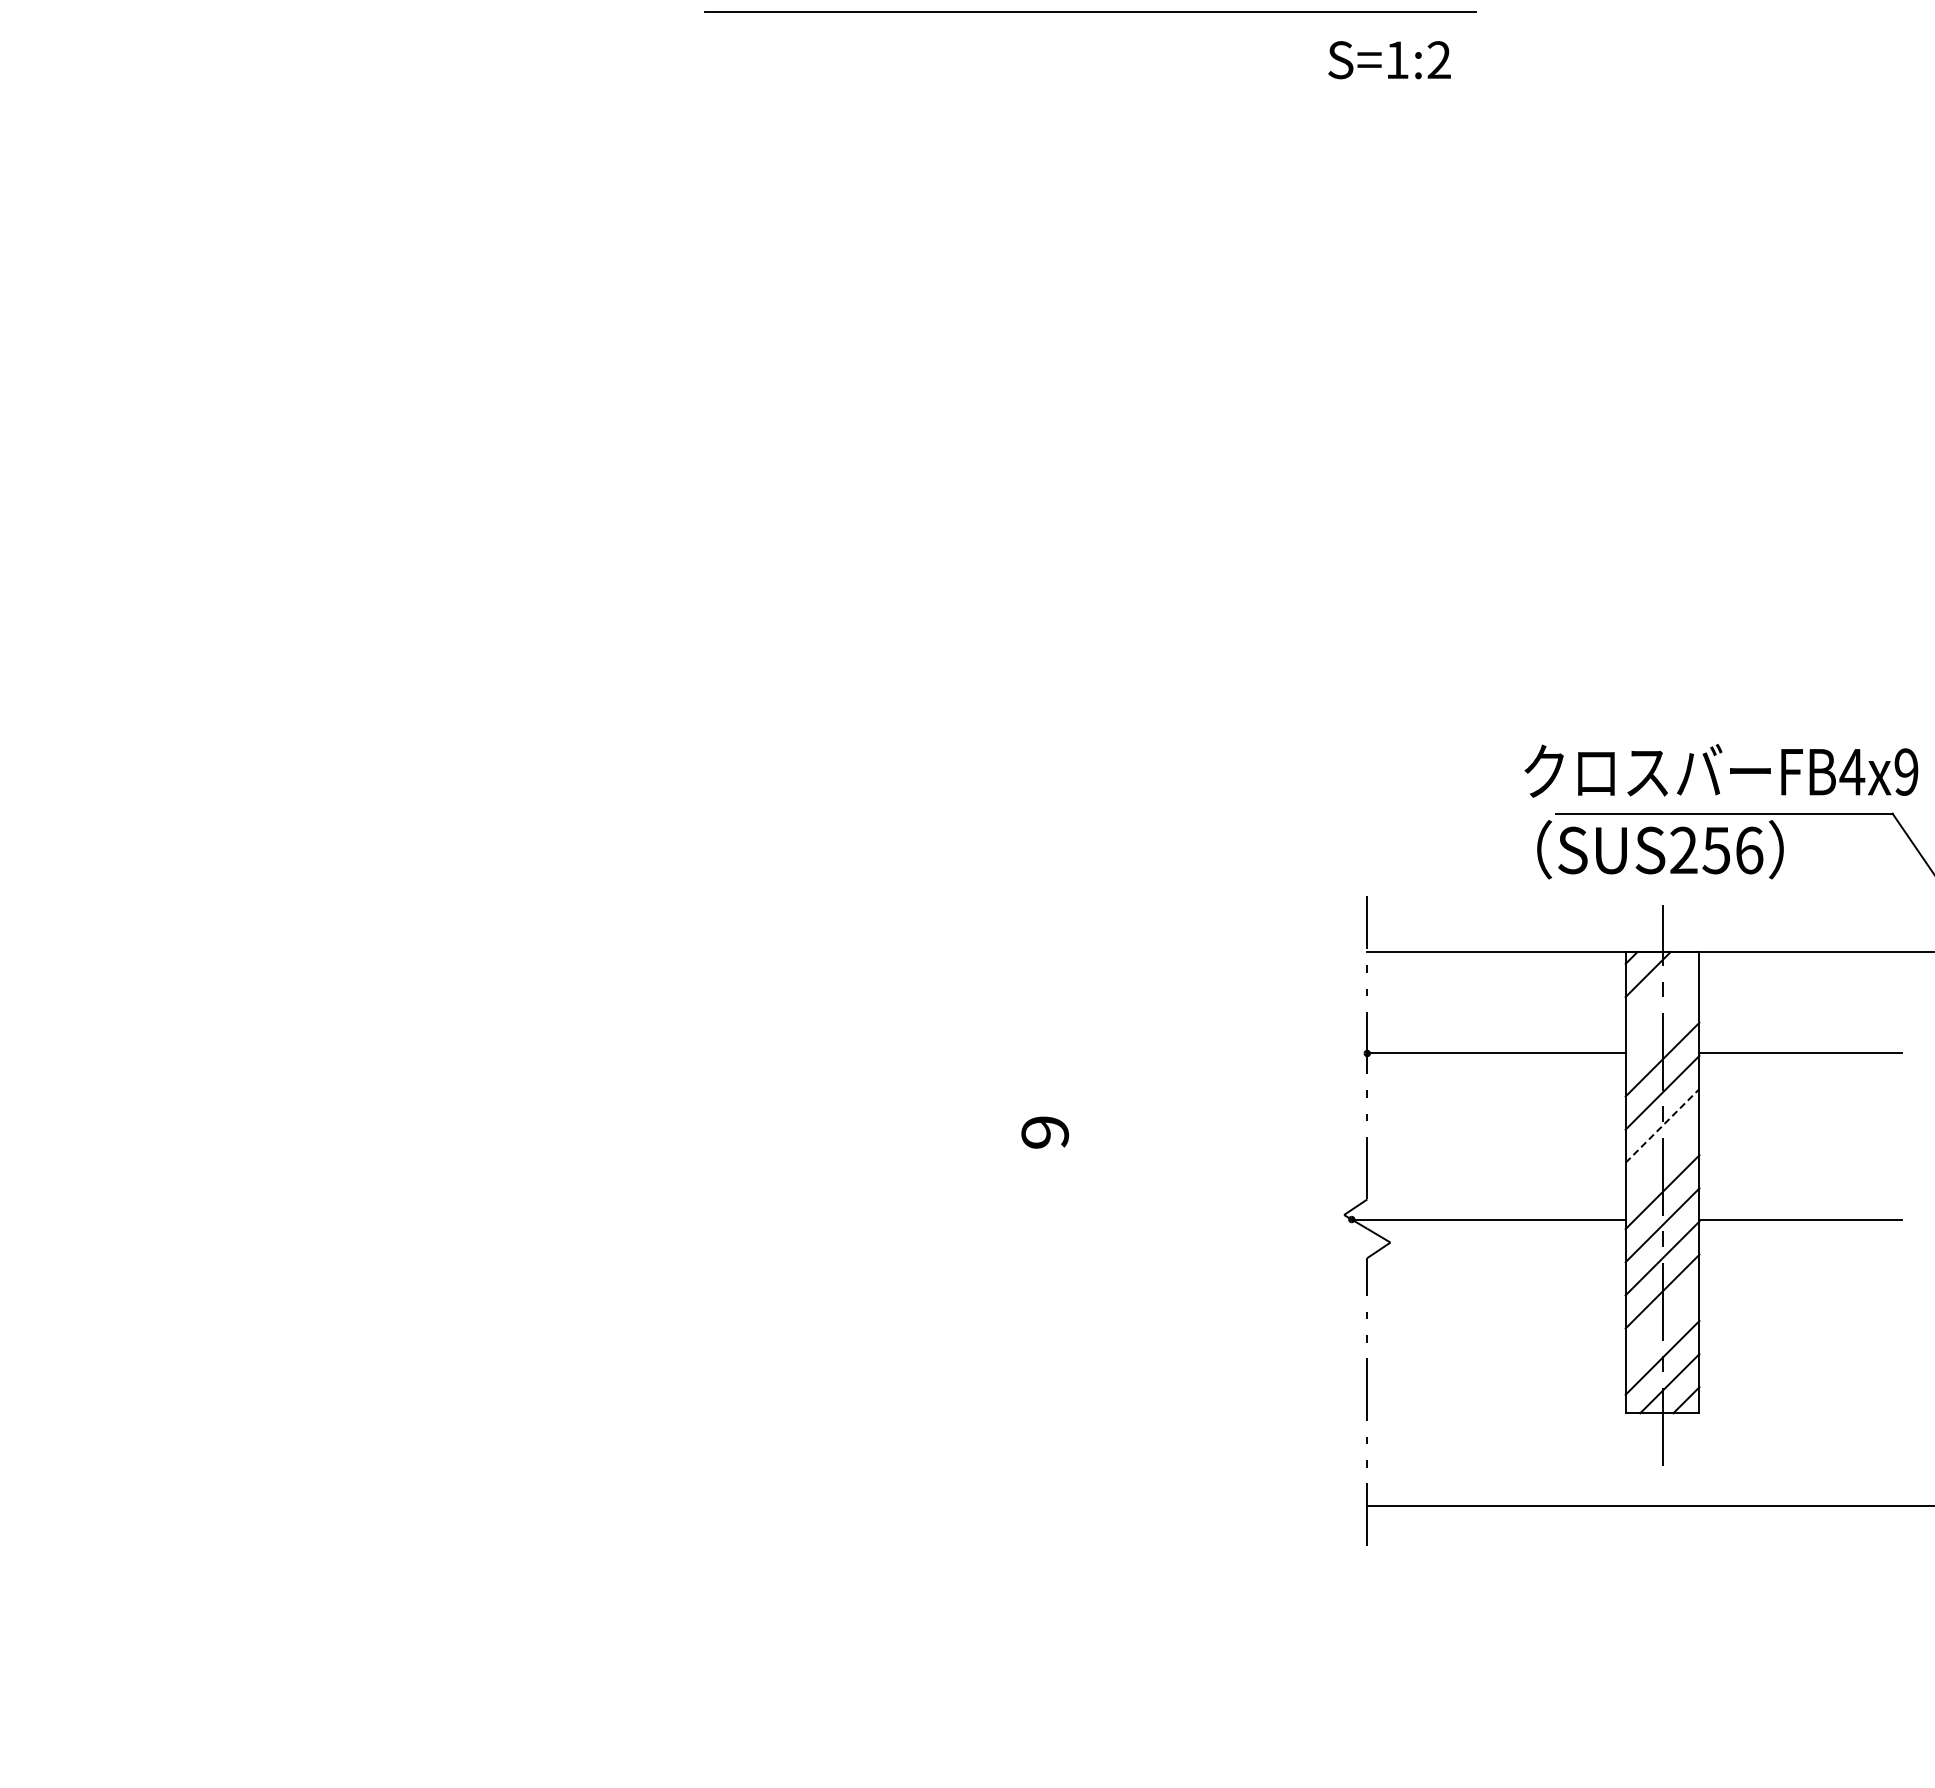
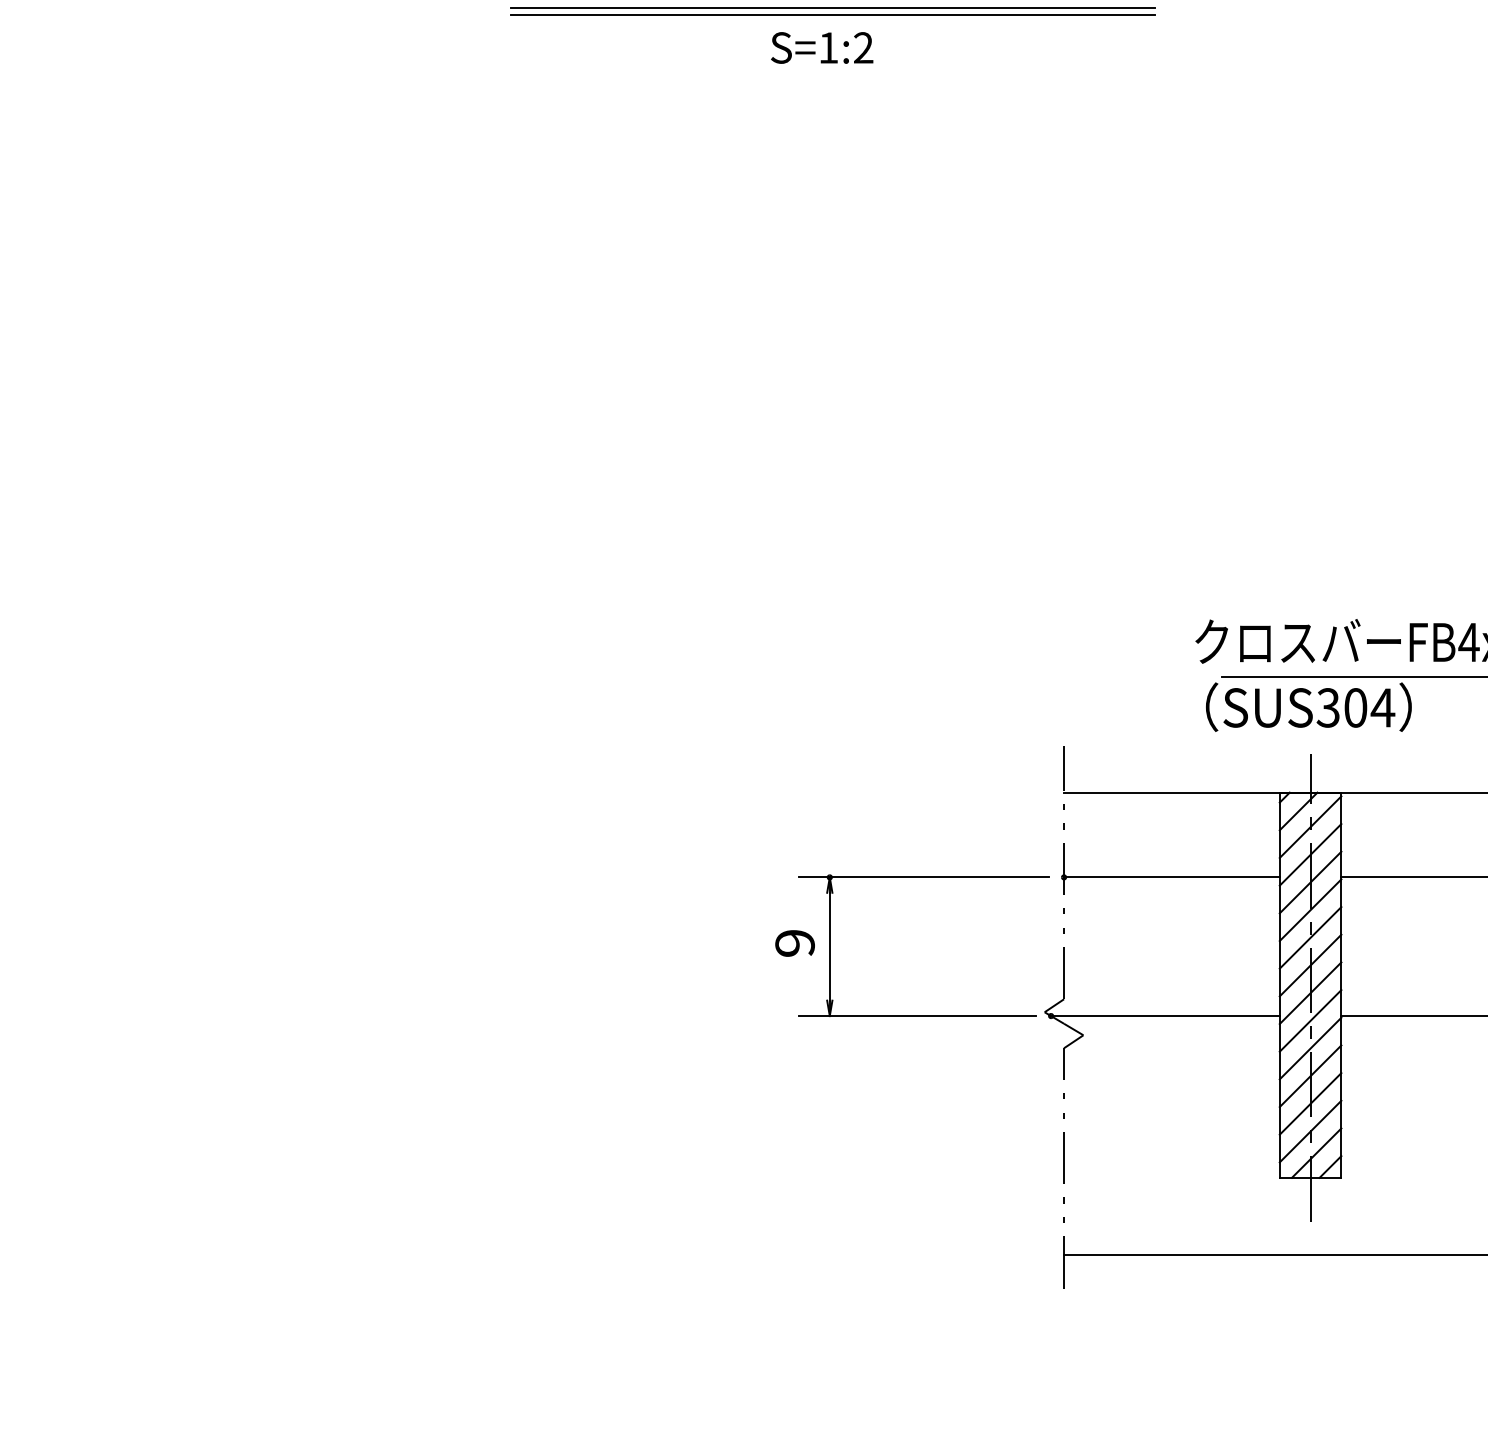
line: (1090, 21) -> (832, 15), added
text: (1389, 60) -> (822, 48), moved
text: (1716, 850) -> (1355, 707), SUS256 -> SUS304
line: (1662, 993) -> (1310, 827), added
line: (1662, 1026) -> (1310, 854), added
part: (1199, 1053) -> (923, 877), added
line: (1662, 1125) -> (1310, 937), dashed -> solid
line: (1662, 1158) -> (1310, 965), added
line: (1662, 1324) -> (1310, 1103), added

